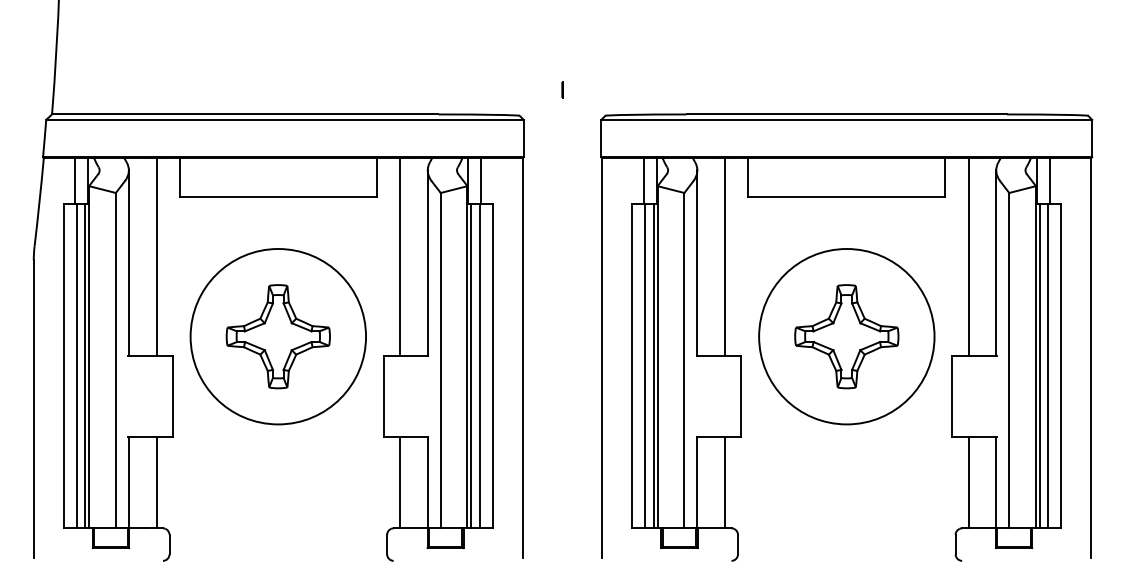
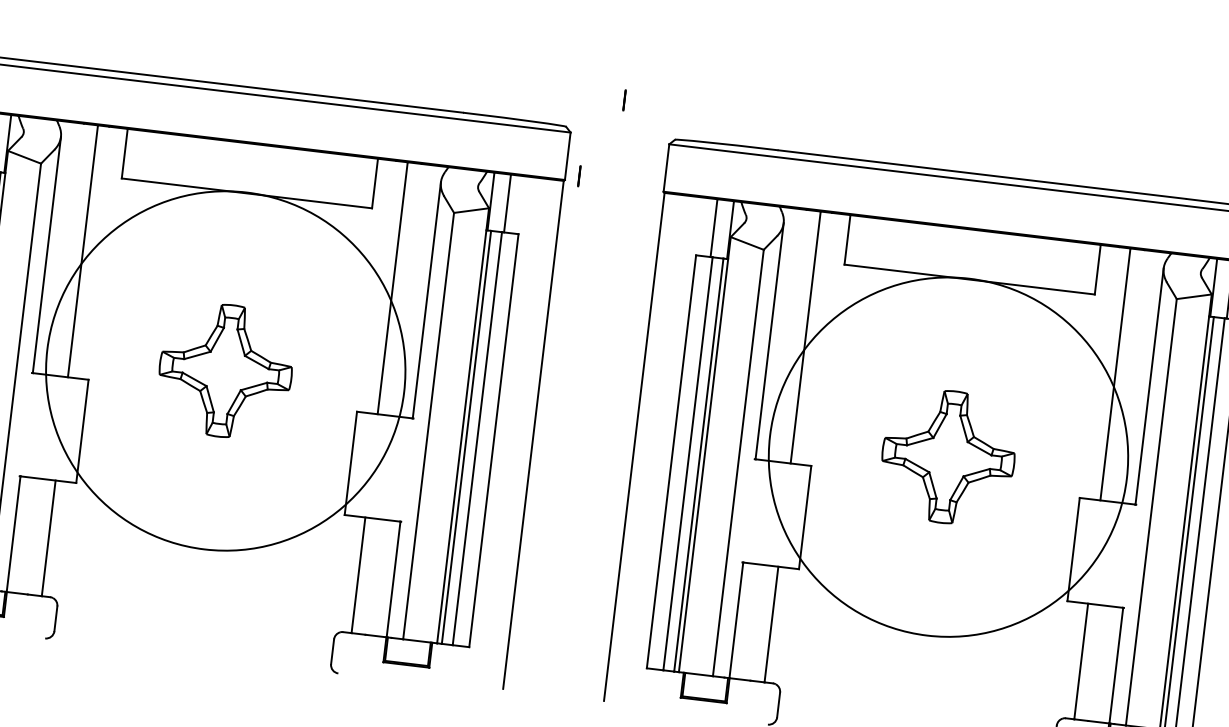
line: (534, 152) -> (579, 175), added
circle: (278, 336) -> (226, 370), size x1.6
circle: (846, 336) -> (948, 456), size x1.6

